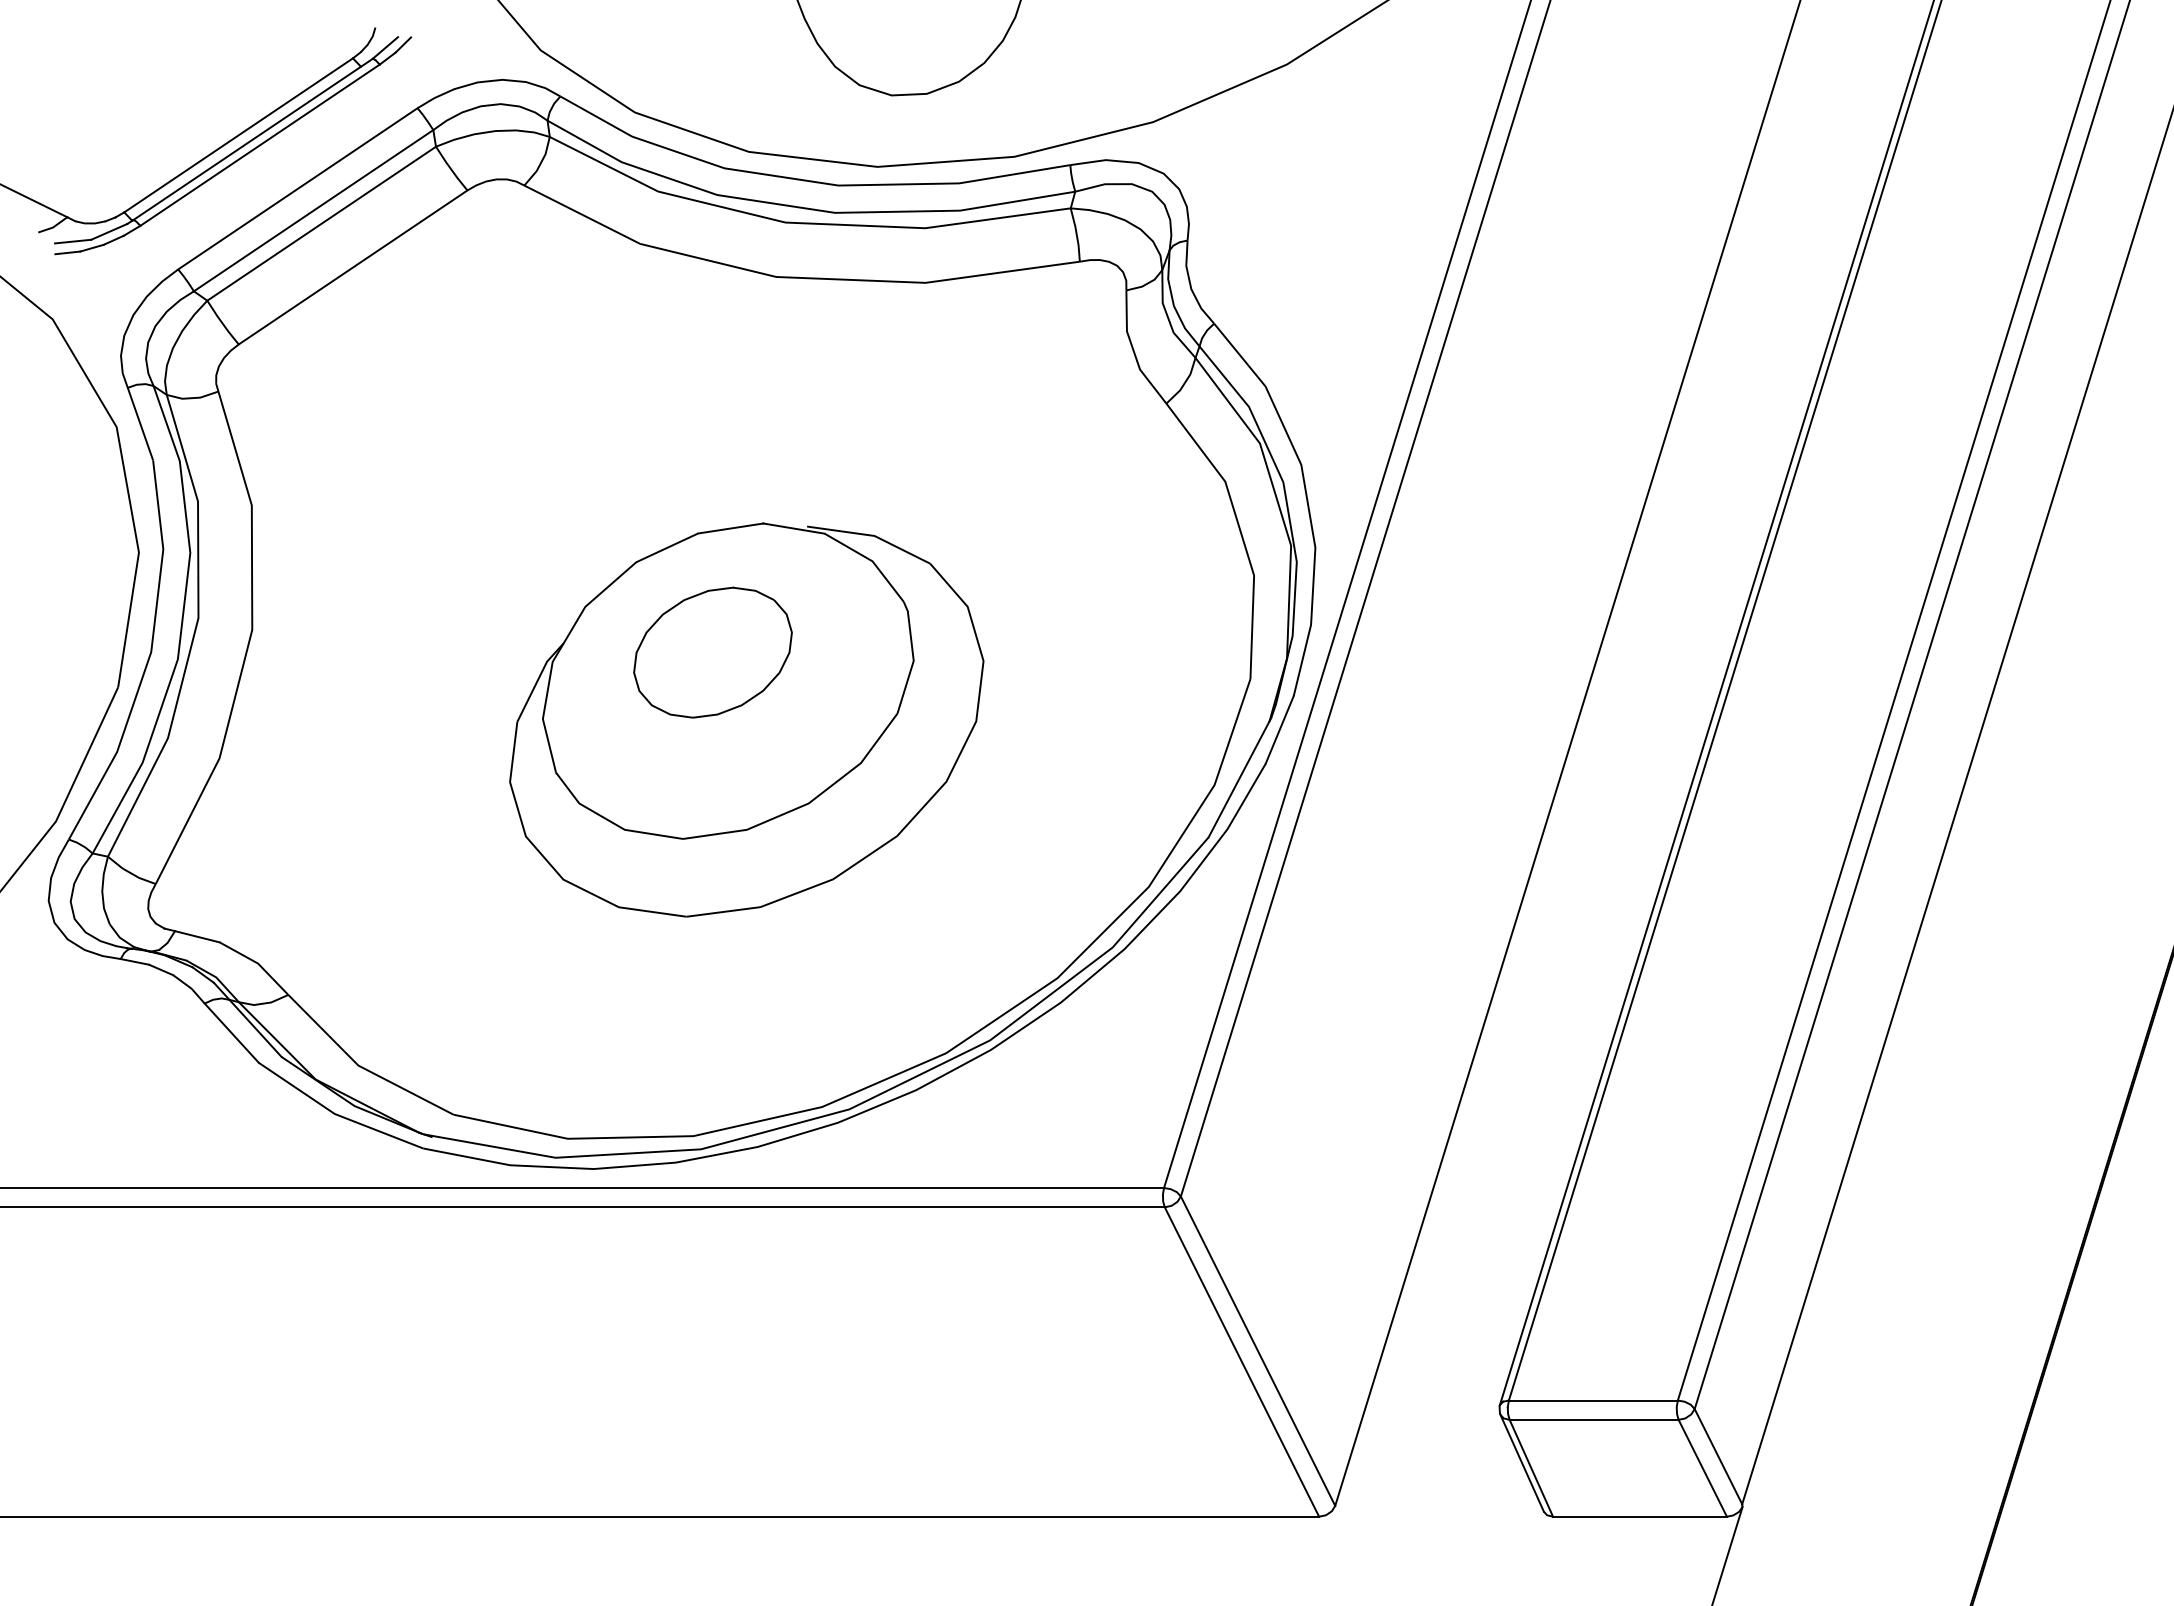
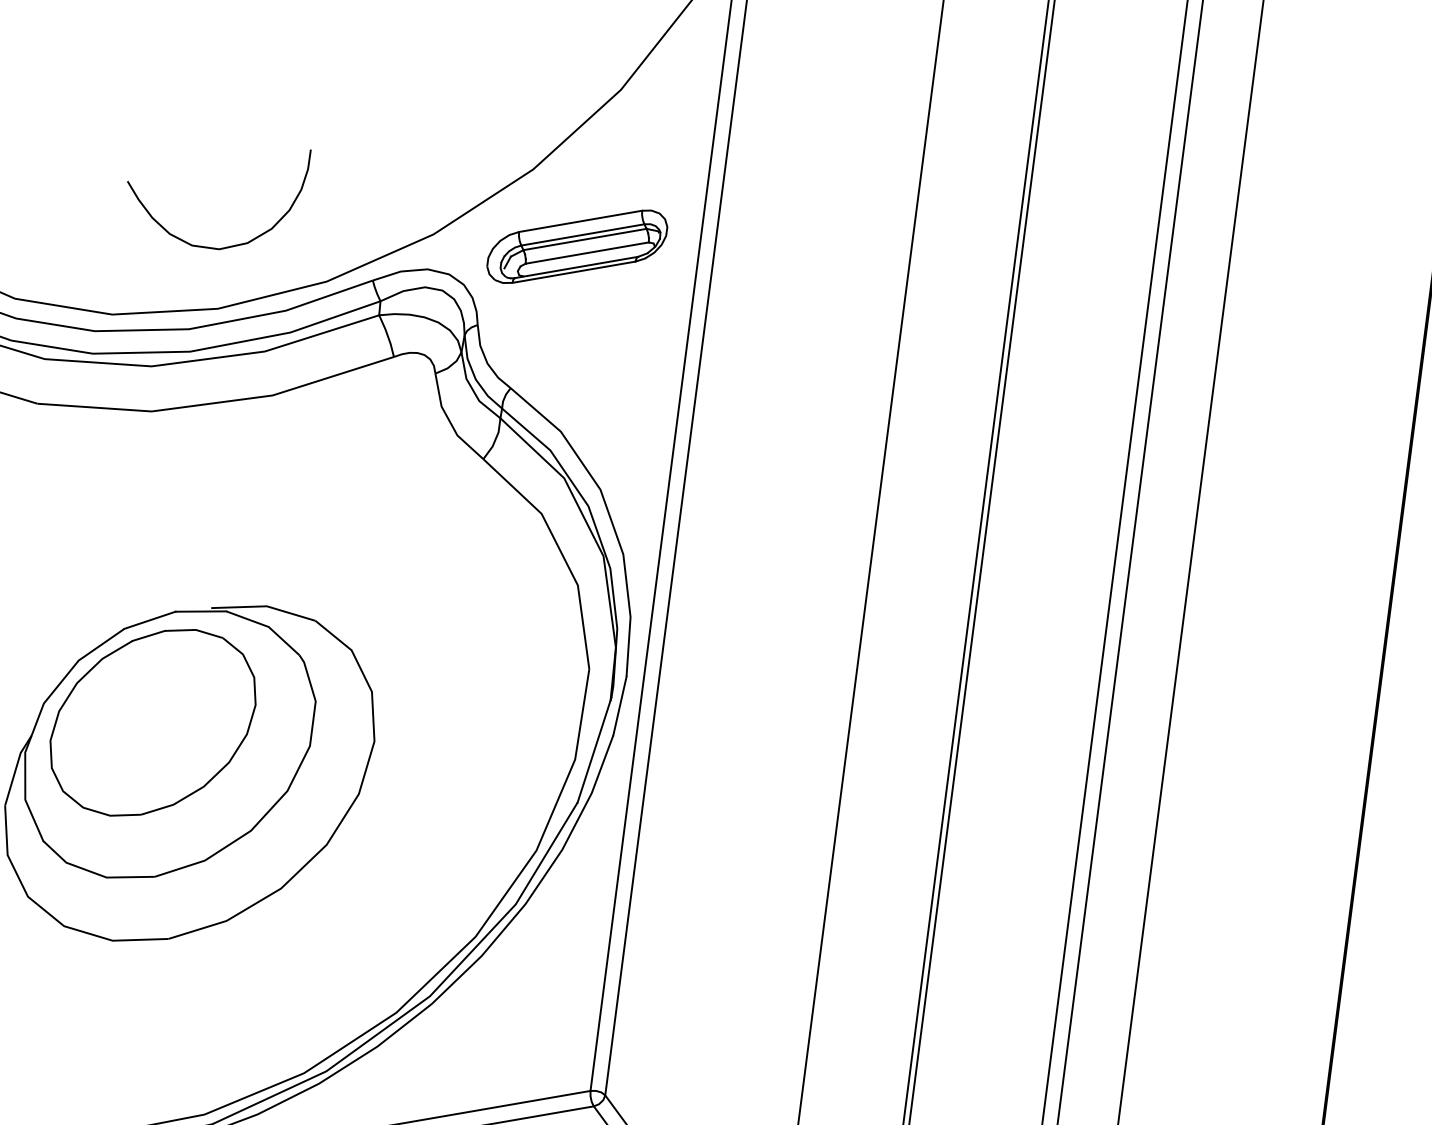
part: (1323, 166) -> (576, 246), added
part: (712, 652) -> (152, 722), size x1.67

